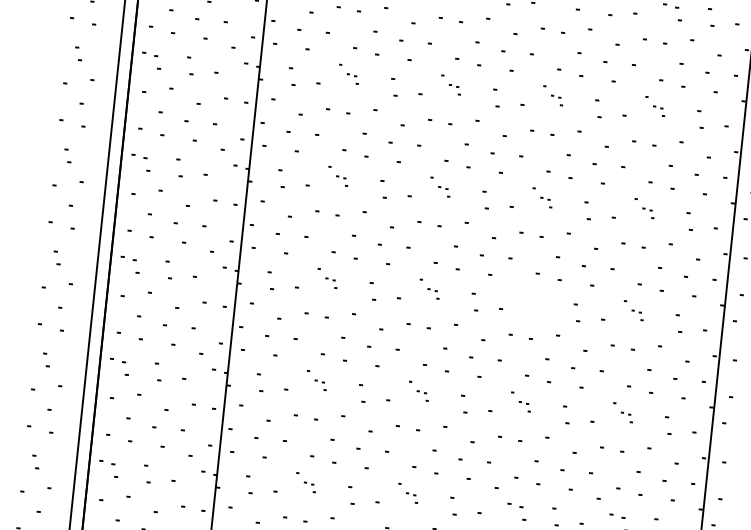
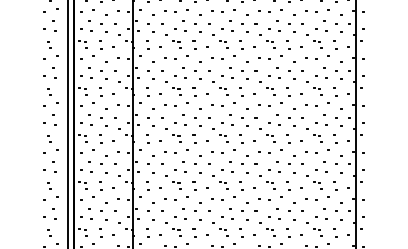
part: (348, 74) -> (173, 41), size x1.67
part: (450, 85) -> (220, 41), size x1.67
part: (552, 95) -> (267, 41), size x1.67
part: (655, 106) -> (314, 41), size x1.67
part: (337, 176) -> (173, 88), size x1.67
part: (440, 187) -> (220, 88), size x1.67
part: (542, 197) -> (267, 88), size x1.67
part: (644, 208) -> (314, 88), size x1.67
part: (327, 278) -> (173, 135), size x1.67
part: (429, 289) -> (220, 135), size x1.67
part: (531, 300) -> (267, 135), added
part: (633, 310) -> (314, 135), size x1.67
part: (316, 380) -> (173, 182), size x1.67
part: (418, 391) -> (220, 182), size x1.67
part: (520, 402) -> (267, 182), size x1.67
part: (622, 412) -> (314, 182), size x1.67
part: (305, 482) -> (173, 229), size x1.67
part: (407, 493) -> (220, 229), size x1.67

